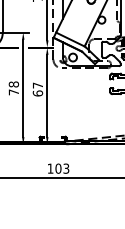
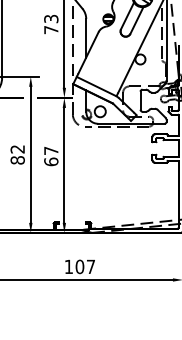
text: (13, 88) -> (17, 154), 78 -> 82
text: (66, 168) -> (90, 266), 103 -> 107

